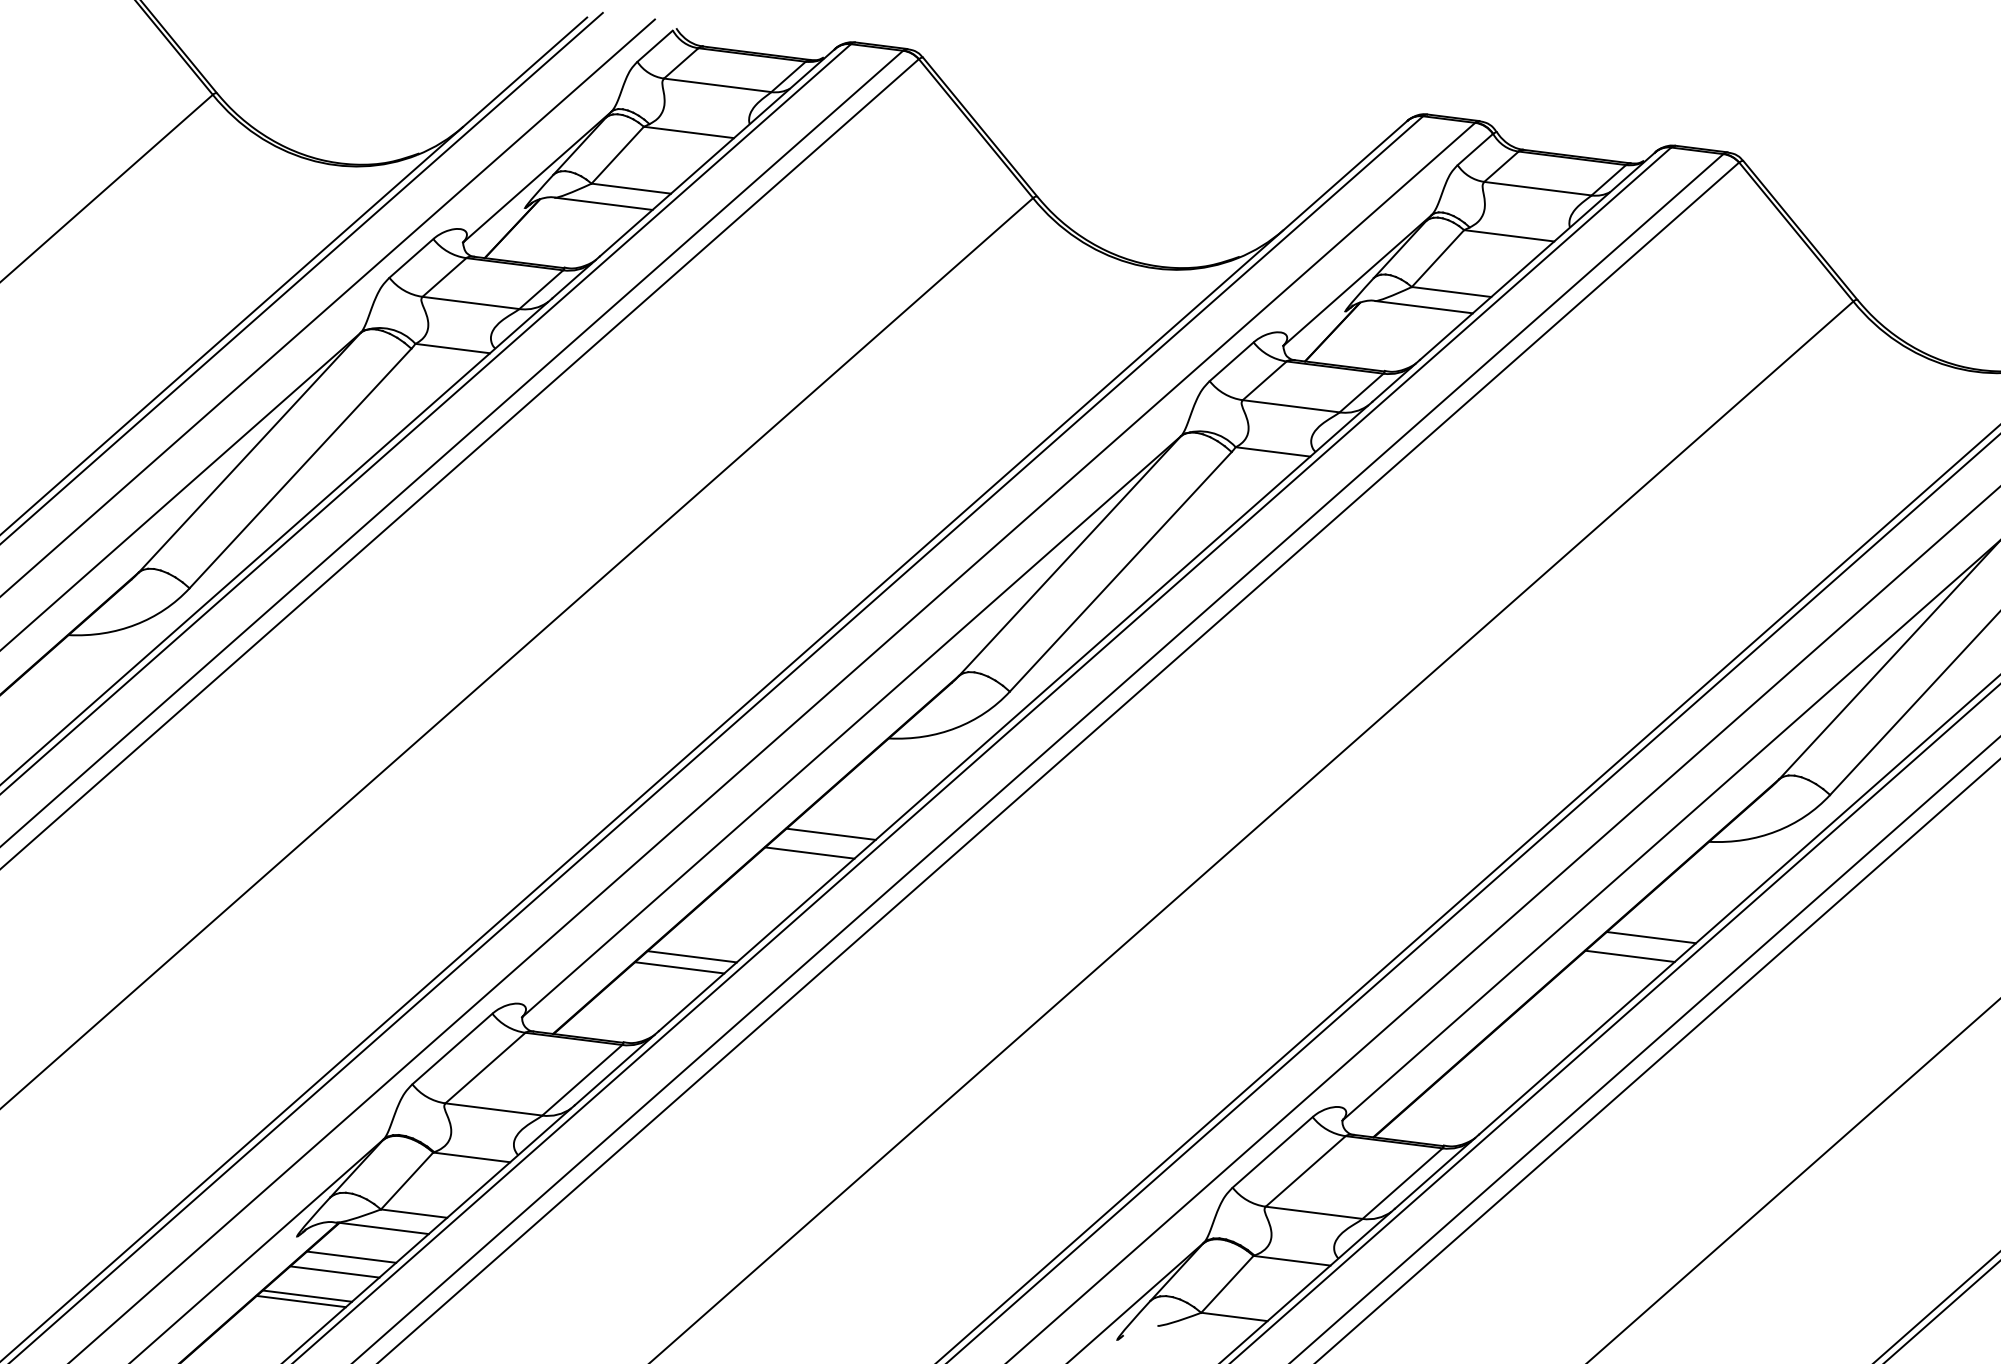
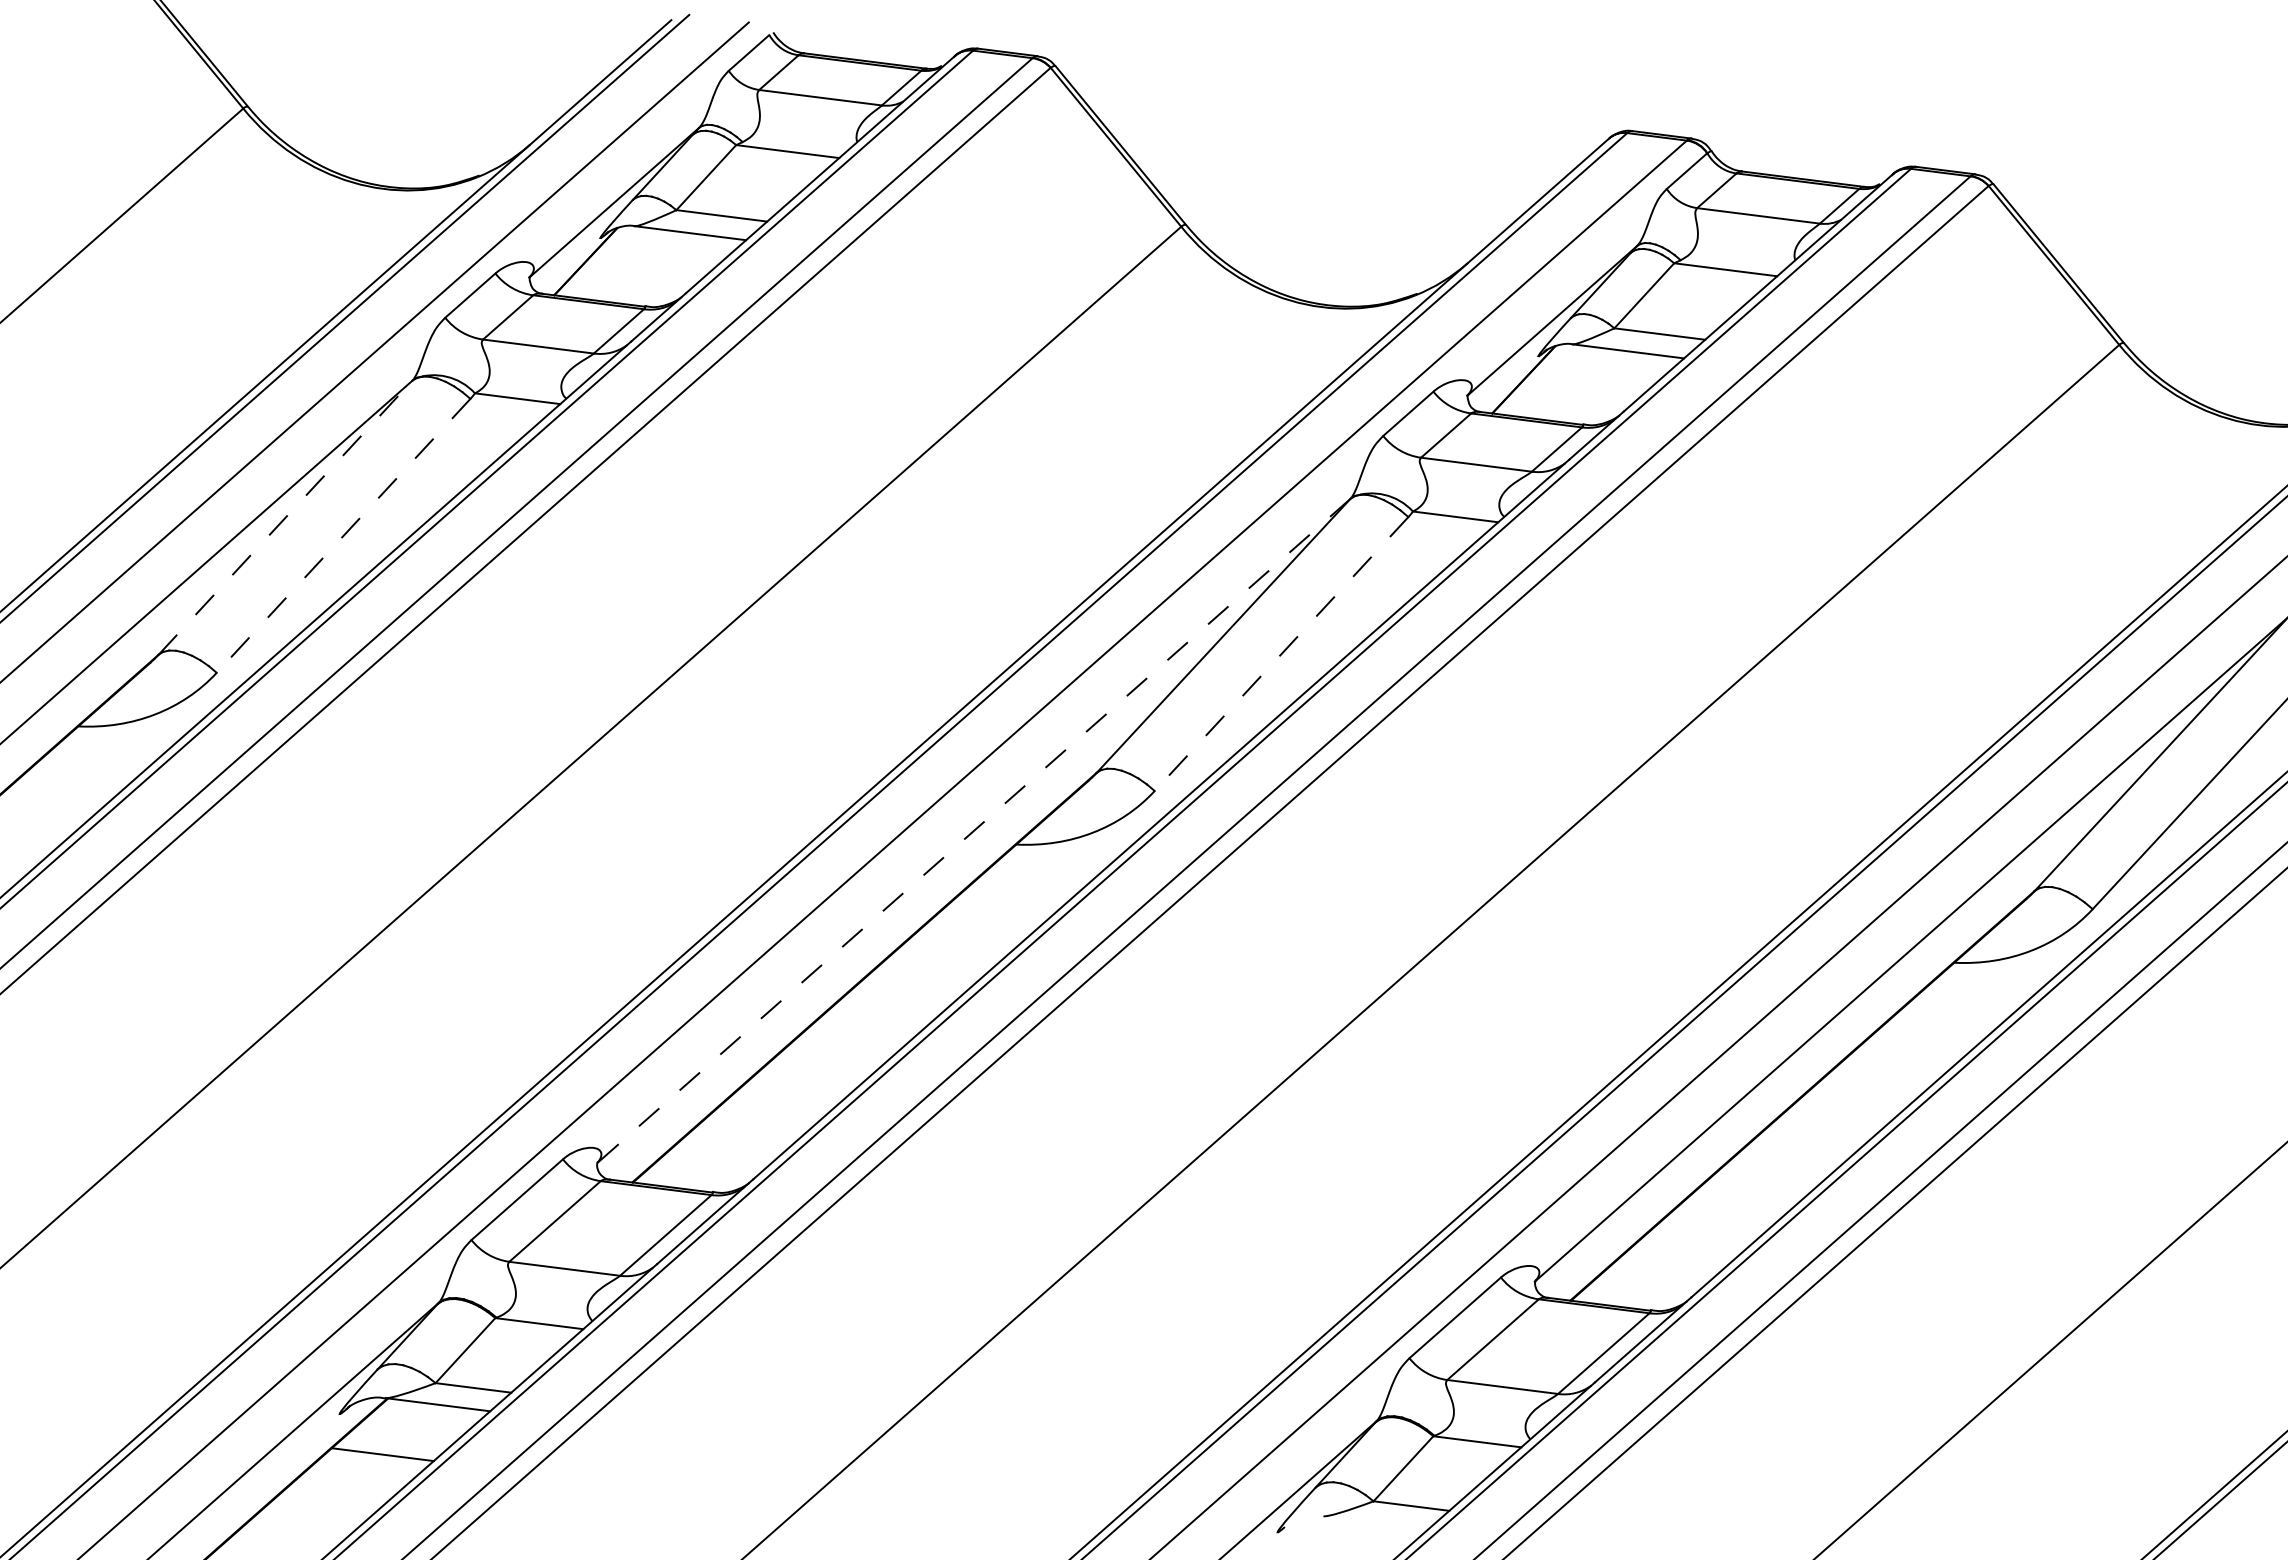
line: (249, 452) -> (285, 517), solid -> dashed
line: (300, 468) -> (343, 535), solid -> dashed
line: (1120, 572) -> (1281, 654), solid -> dashed
line: (851, 727) -> (973, 831), solid -> dashed
line: (831, 833) -> (950, 953), removed
line: (810, 852) -> (926, 975), removed
line: (1651, 936) -> (1888, 1071), removed
line: (692, 956) -> (791, 1093), removed
line: (1630, 956) -> (1864, 1093), removed
line: (679, 967) -> (777, 1106), removed
line: (351, 1256) -> (401, 1437), removed
line: (307, 1295) -> (351, 1481), removed
line: (301, 1301) -> (344, 1488), removed

